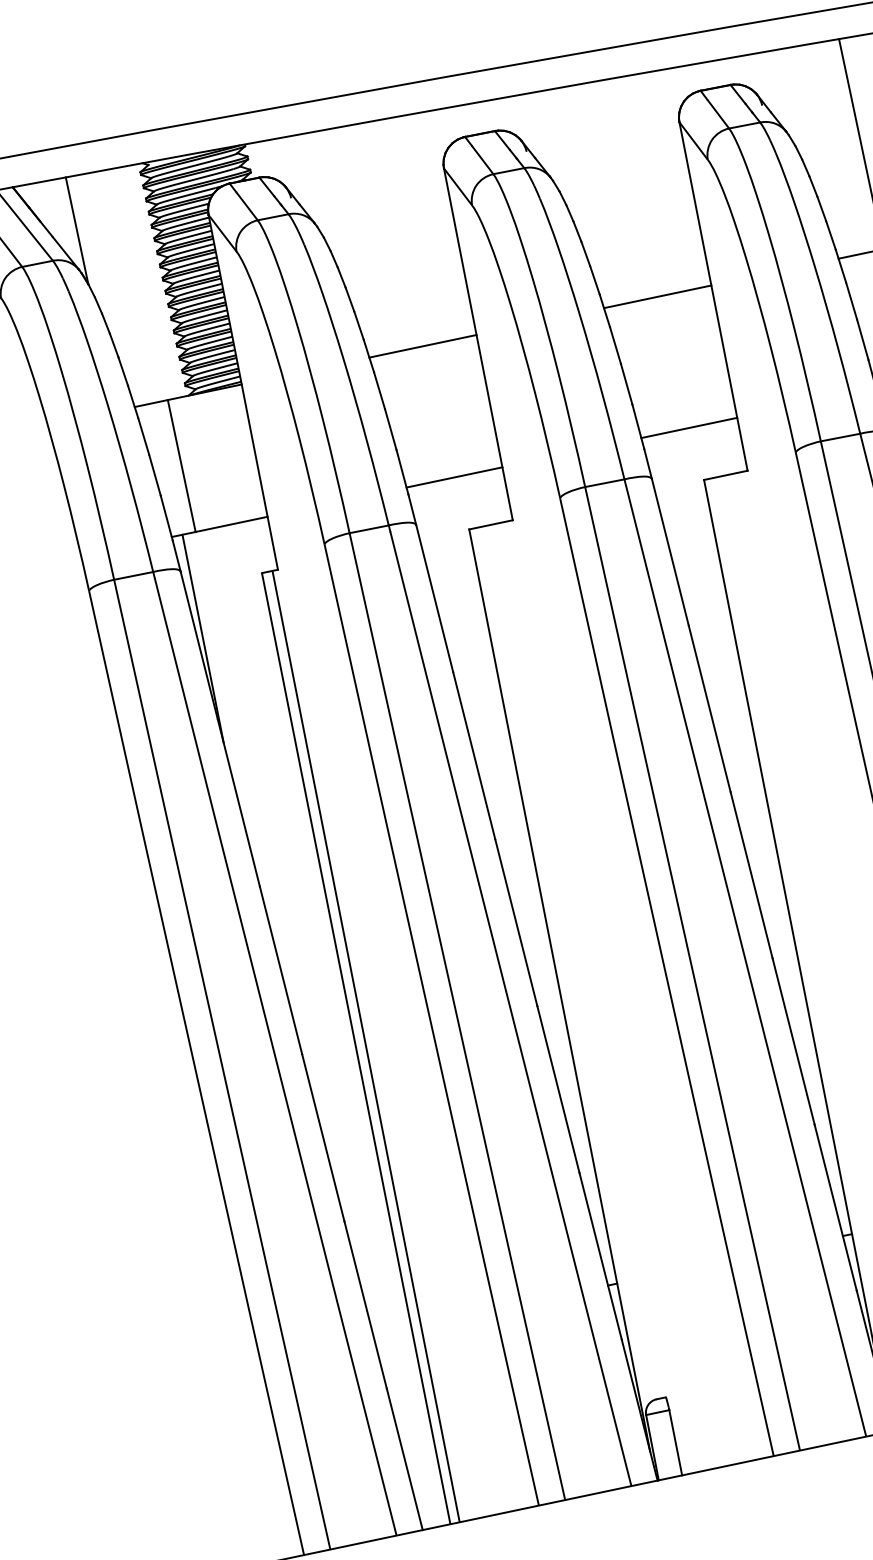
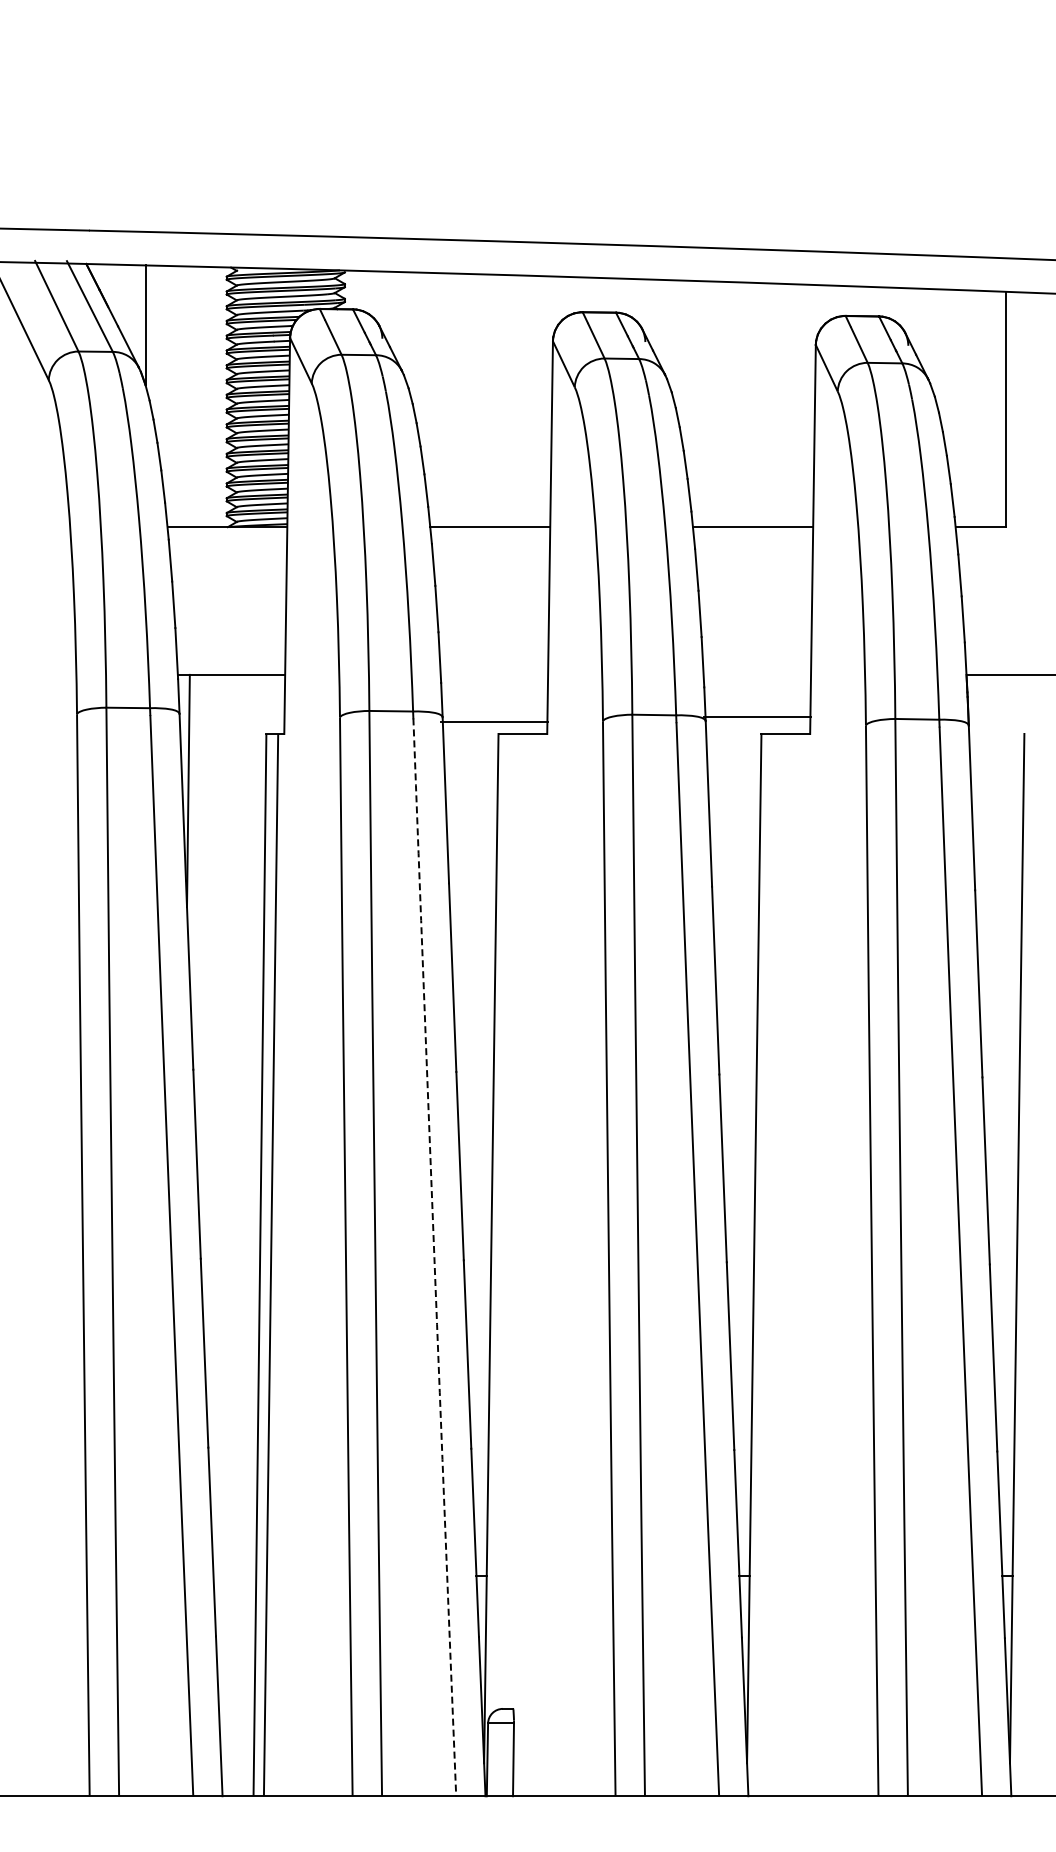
line: (689, 427) -> (757, 716), moved
line: (181, 465) -> (204, 600), removed
line: (454, 477) -> (494, 721), moved
arc: (510, 1009) -> (434, 1257), solid -> dashed

